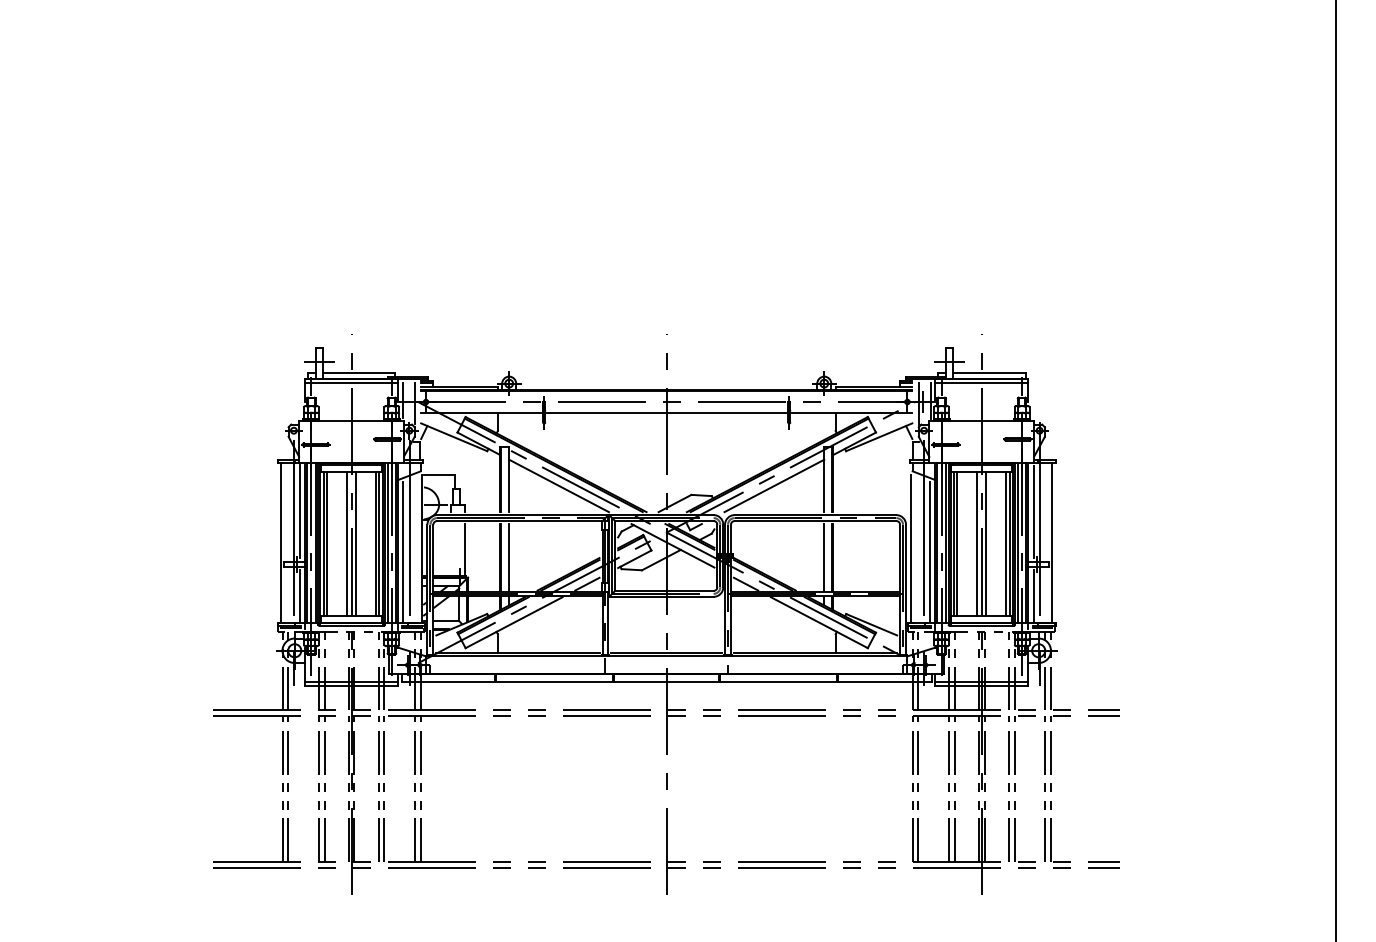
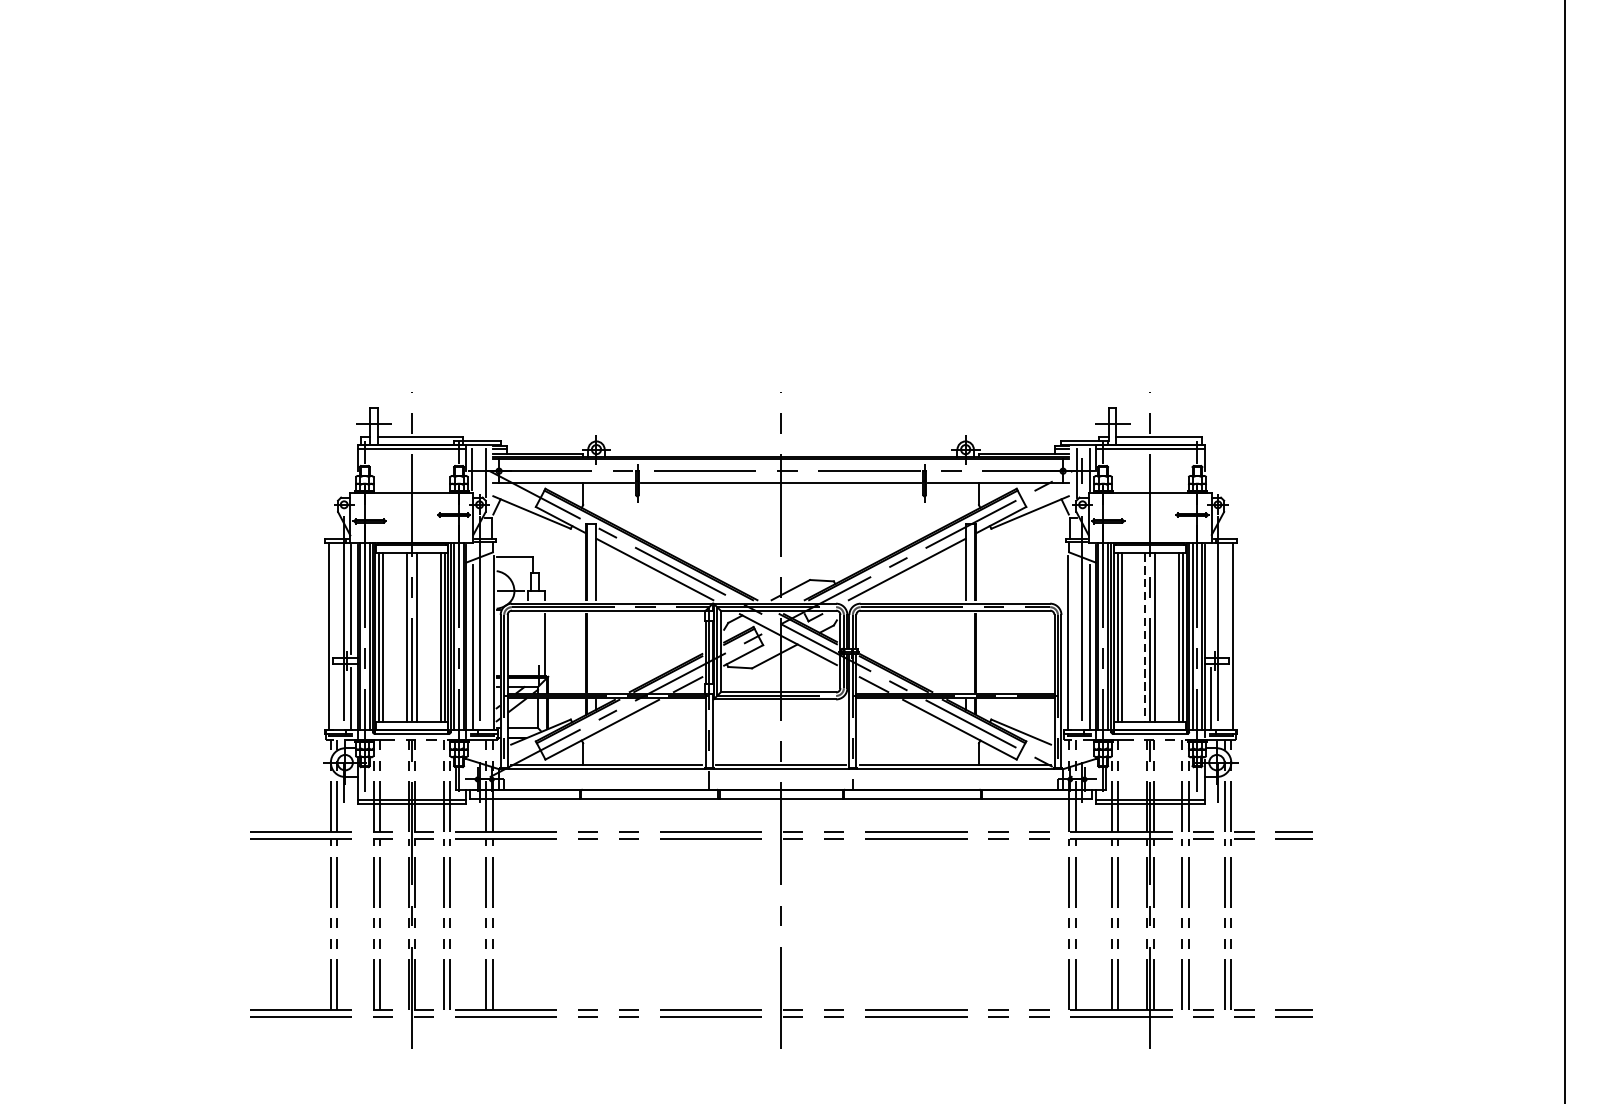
line: (1033, 512) -> (1210, 600), removed
line: (977, 543) -> (1145, 636), solid -> dashed
line: (509, 557) -> (596, 653), removed
line: (824, 557) -> (965, 653), removed

